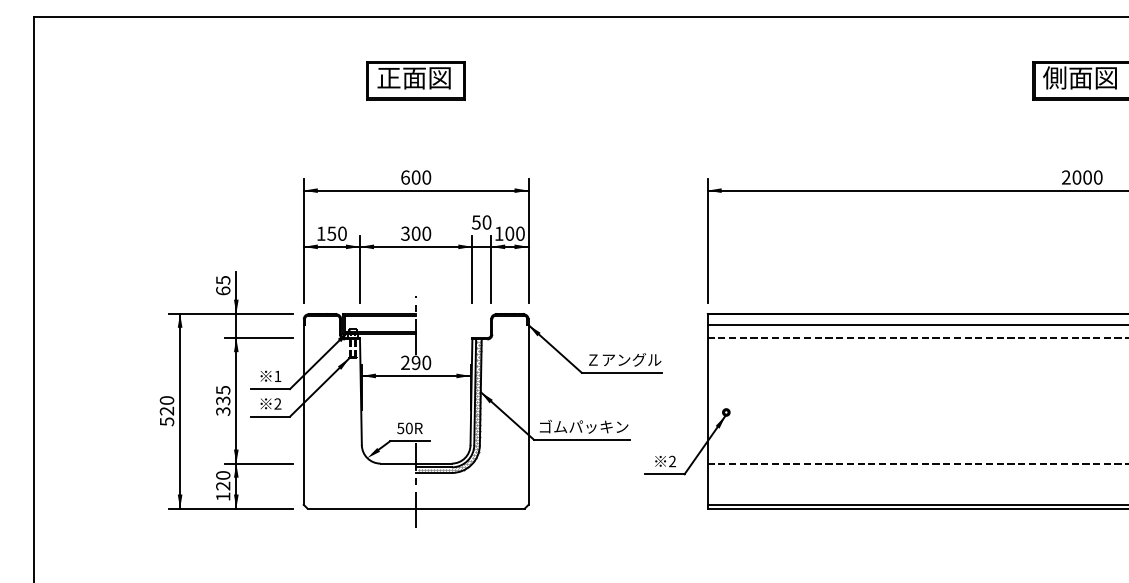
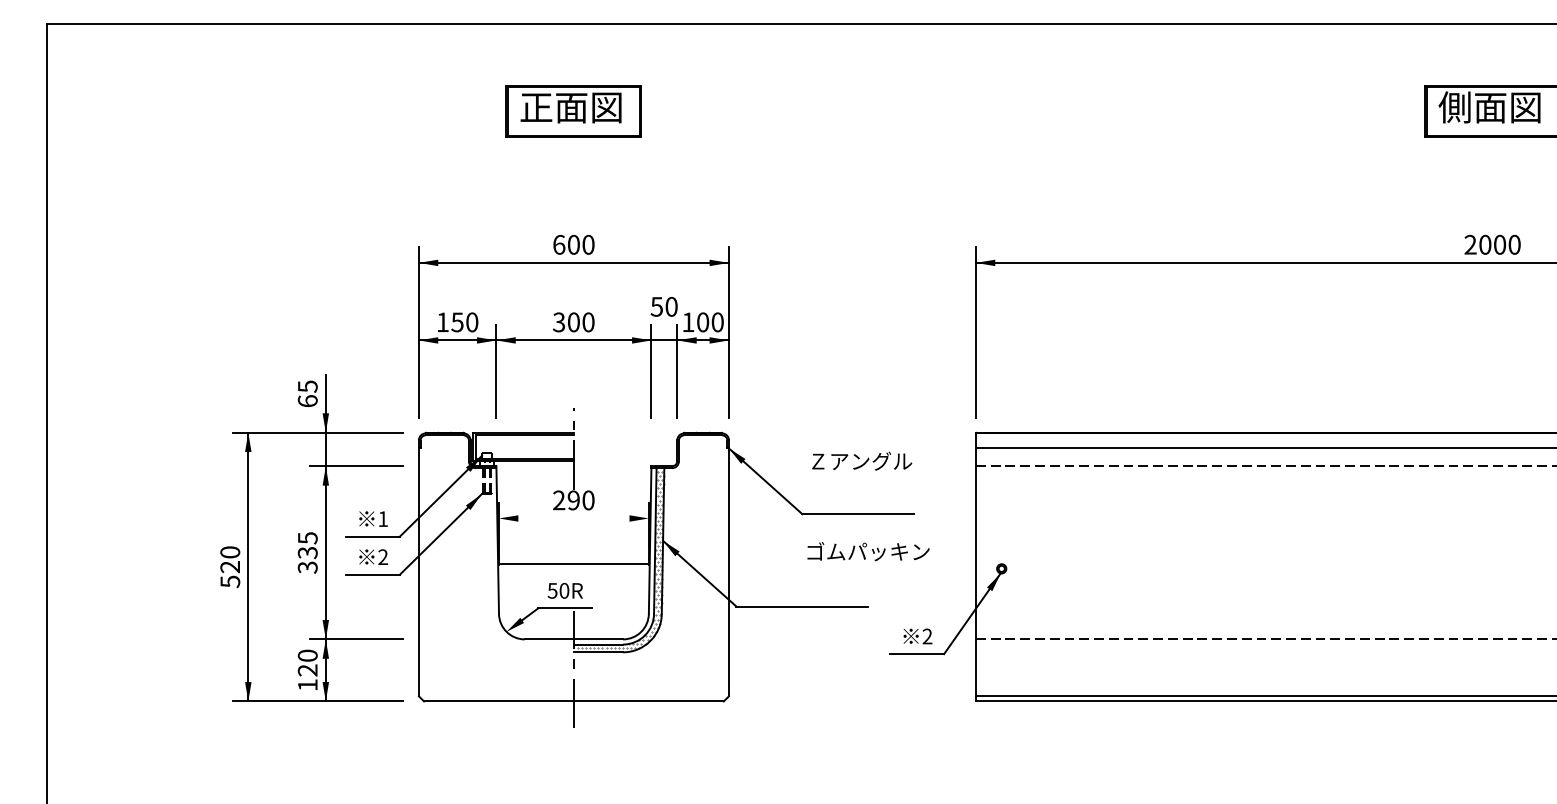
text: (625, 359) -> (862, 460), moved
line: (415, 375) -> (573, 564), moved
text: (584, 426) -> (868, 551), moved

